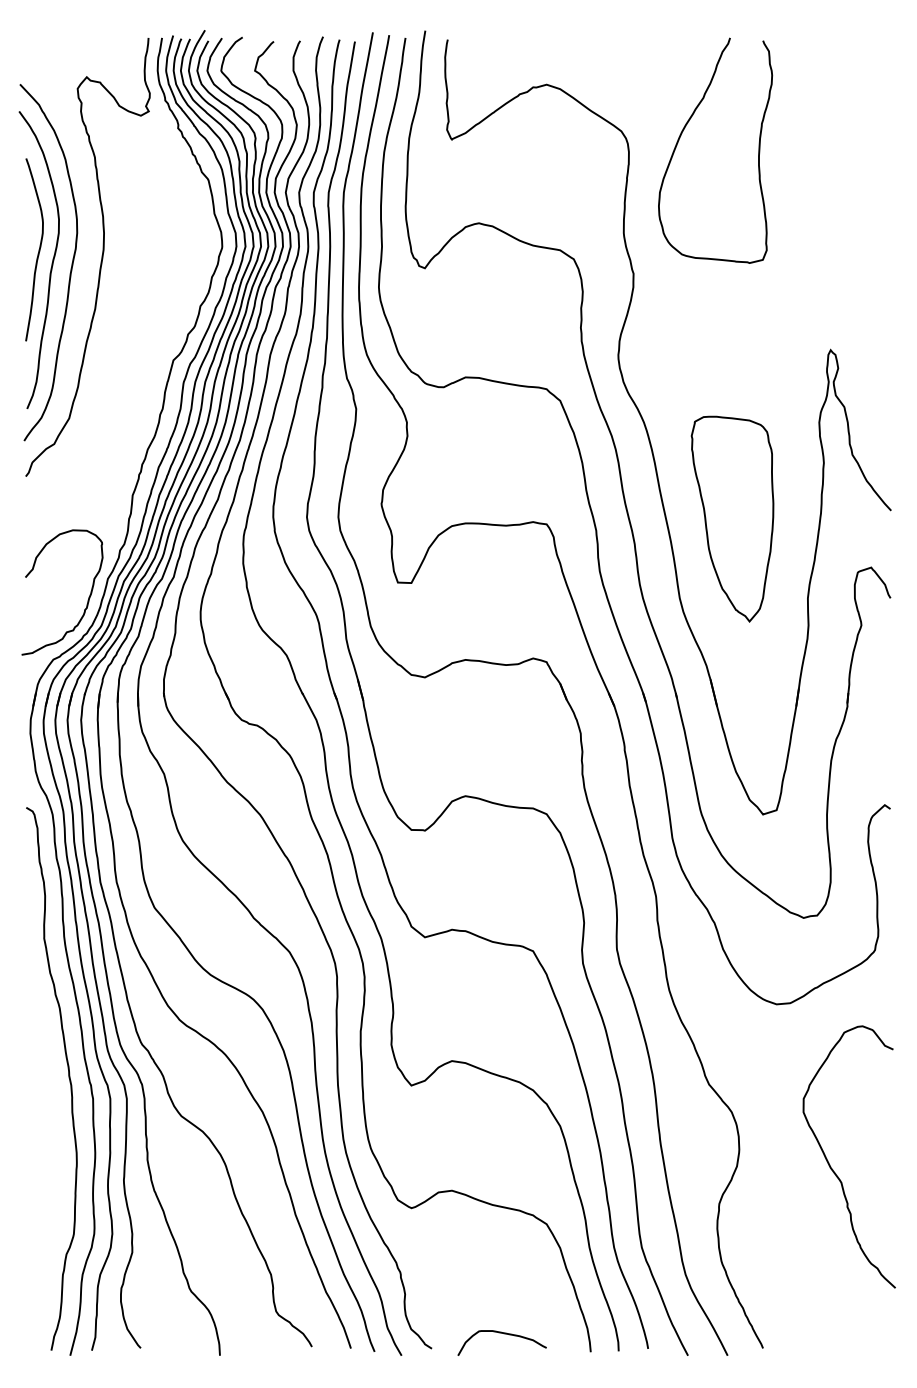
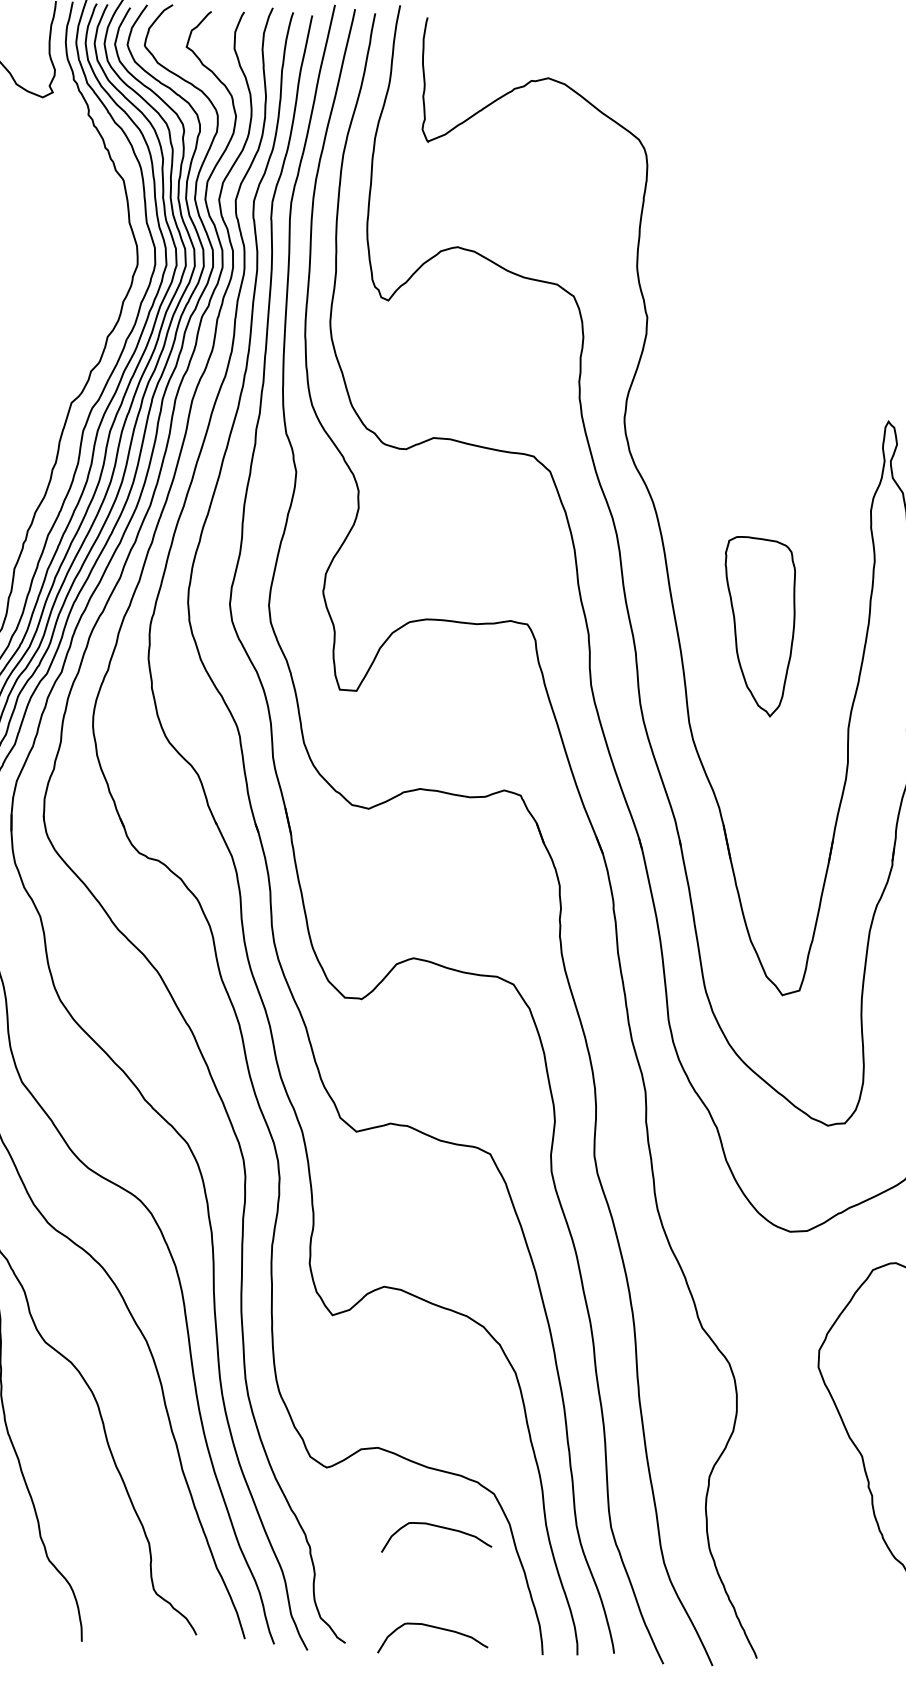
curve: (680, 138) -> (712, 151), removed
part: (732, 518) -> (758, 626), size x0.7
curve: (504, 1253) -> (440, 1528), added

